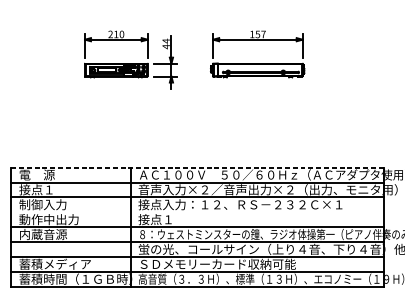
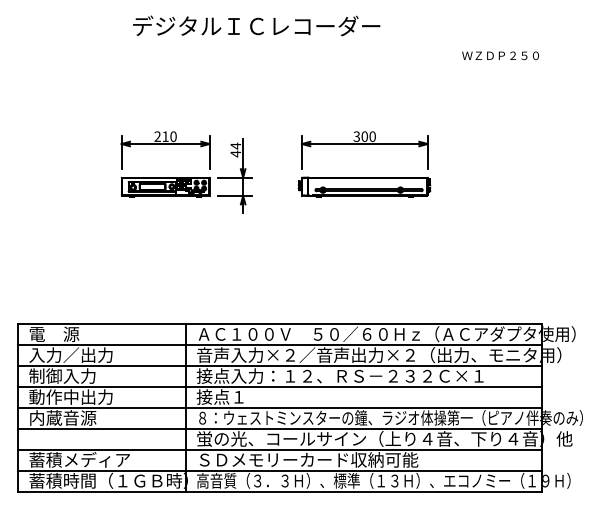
text: (257, 34) -> (364, 136), 157 -> 300
line: (197, 167) -> (279, 323), dashed -> solid
text: (48, 189) -> (70, 354), 接点１ -> 入力／出力
line: (197, 212) -> (279, 386), added

